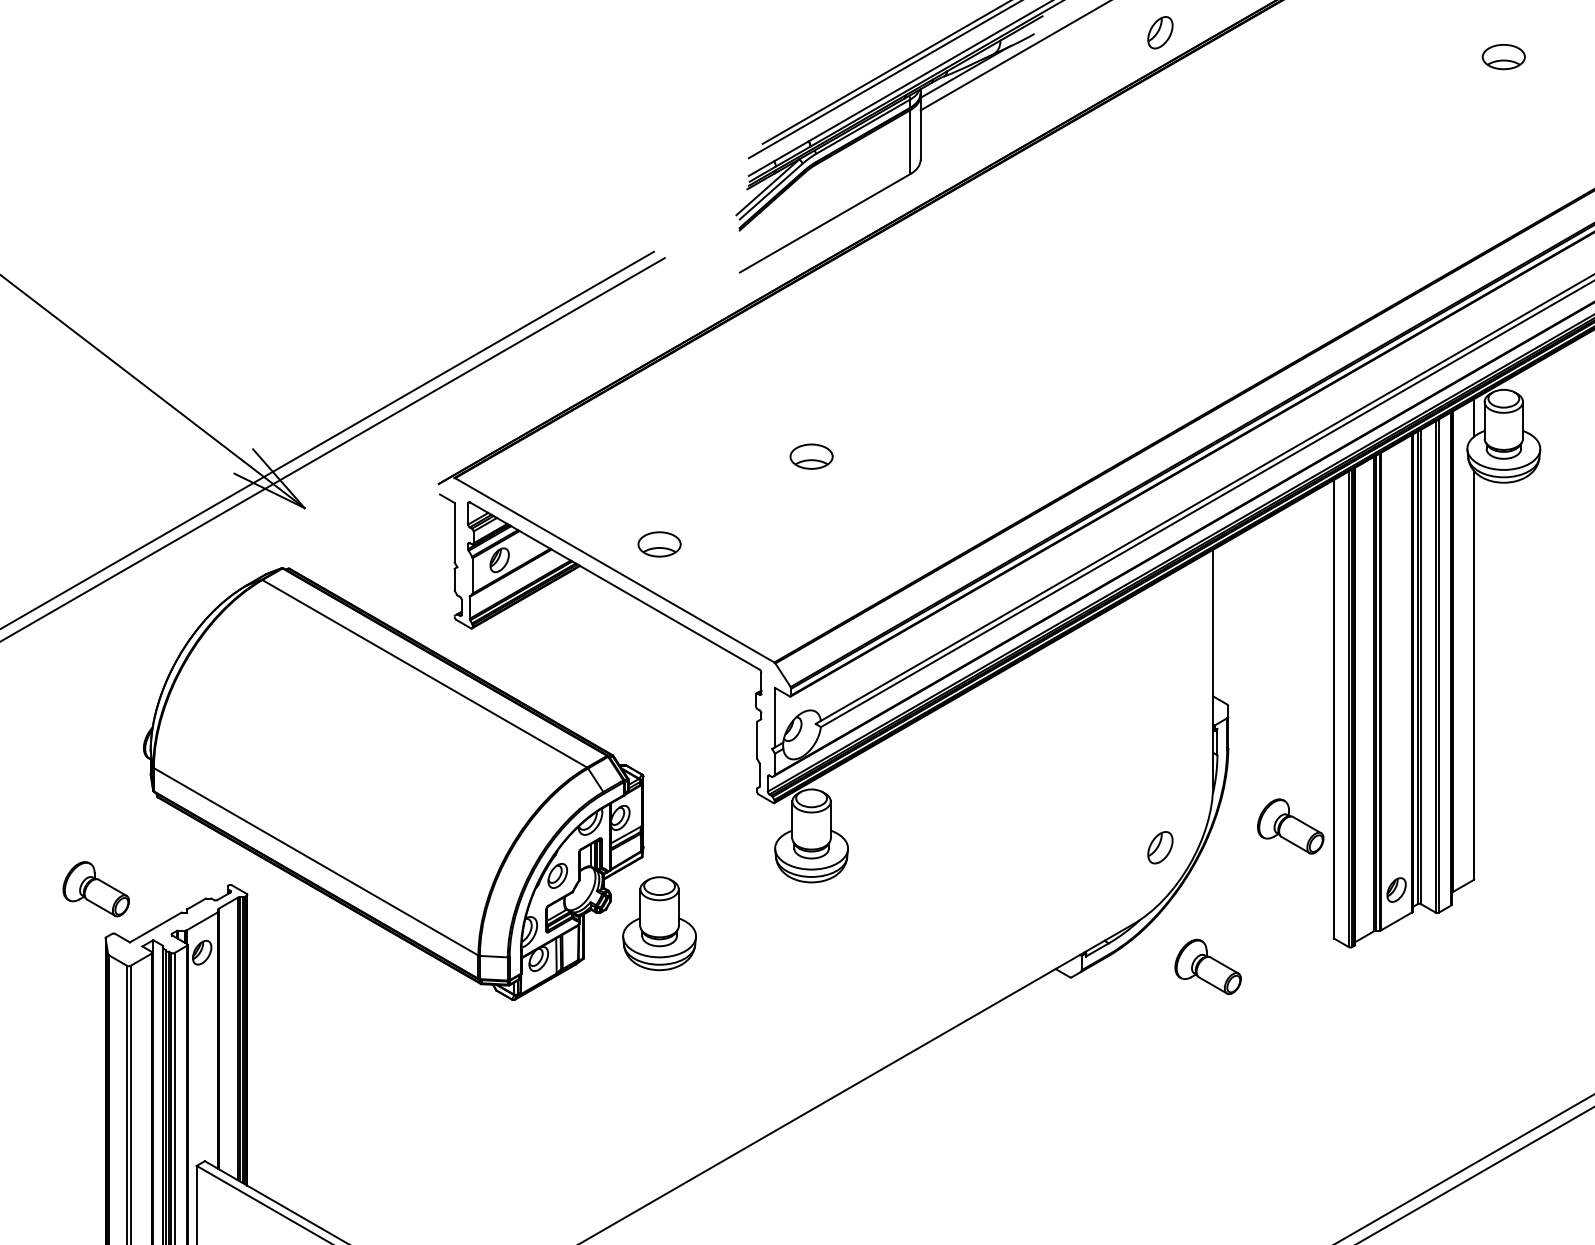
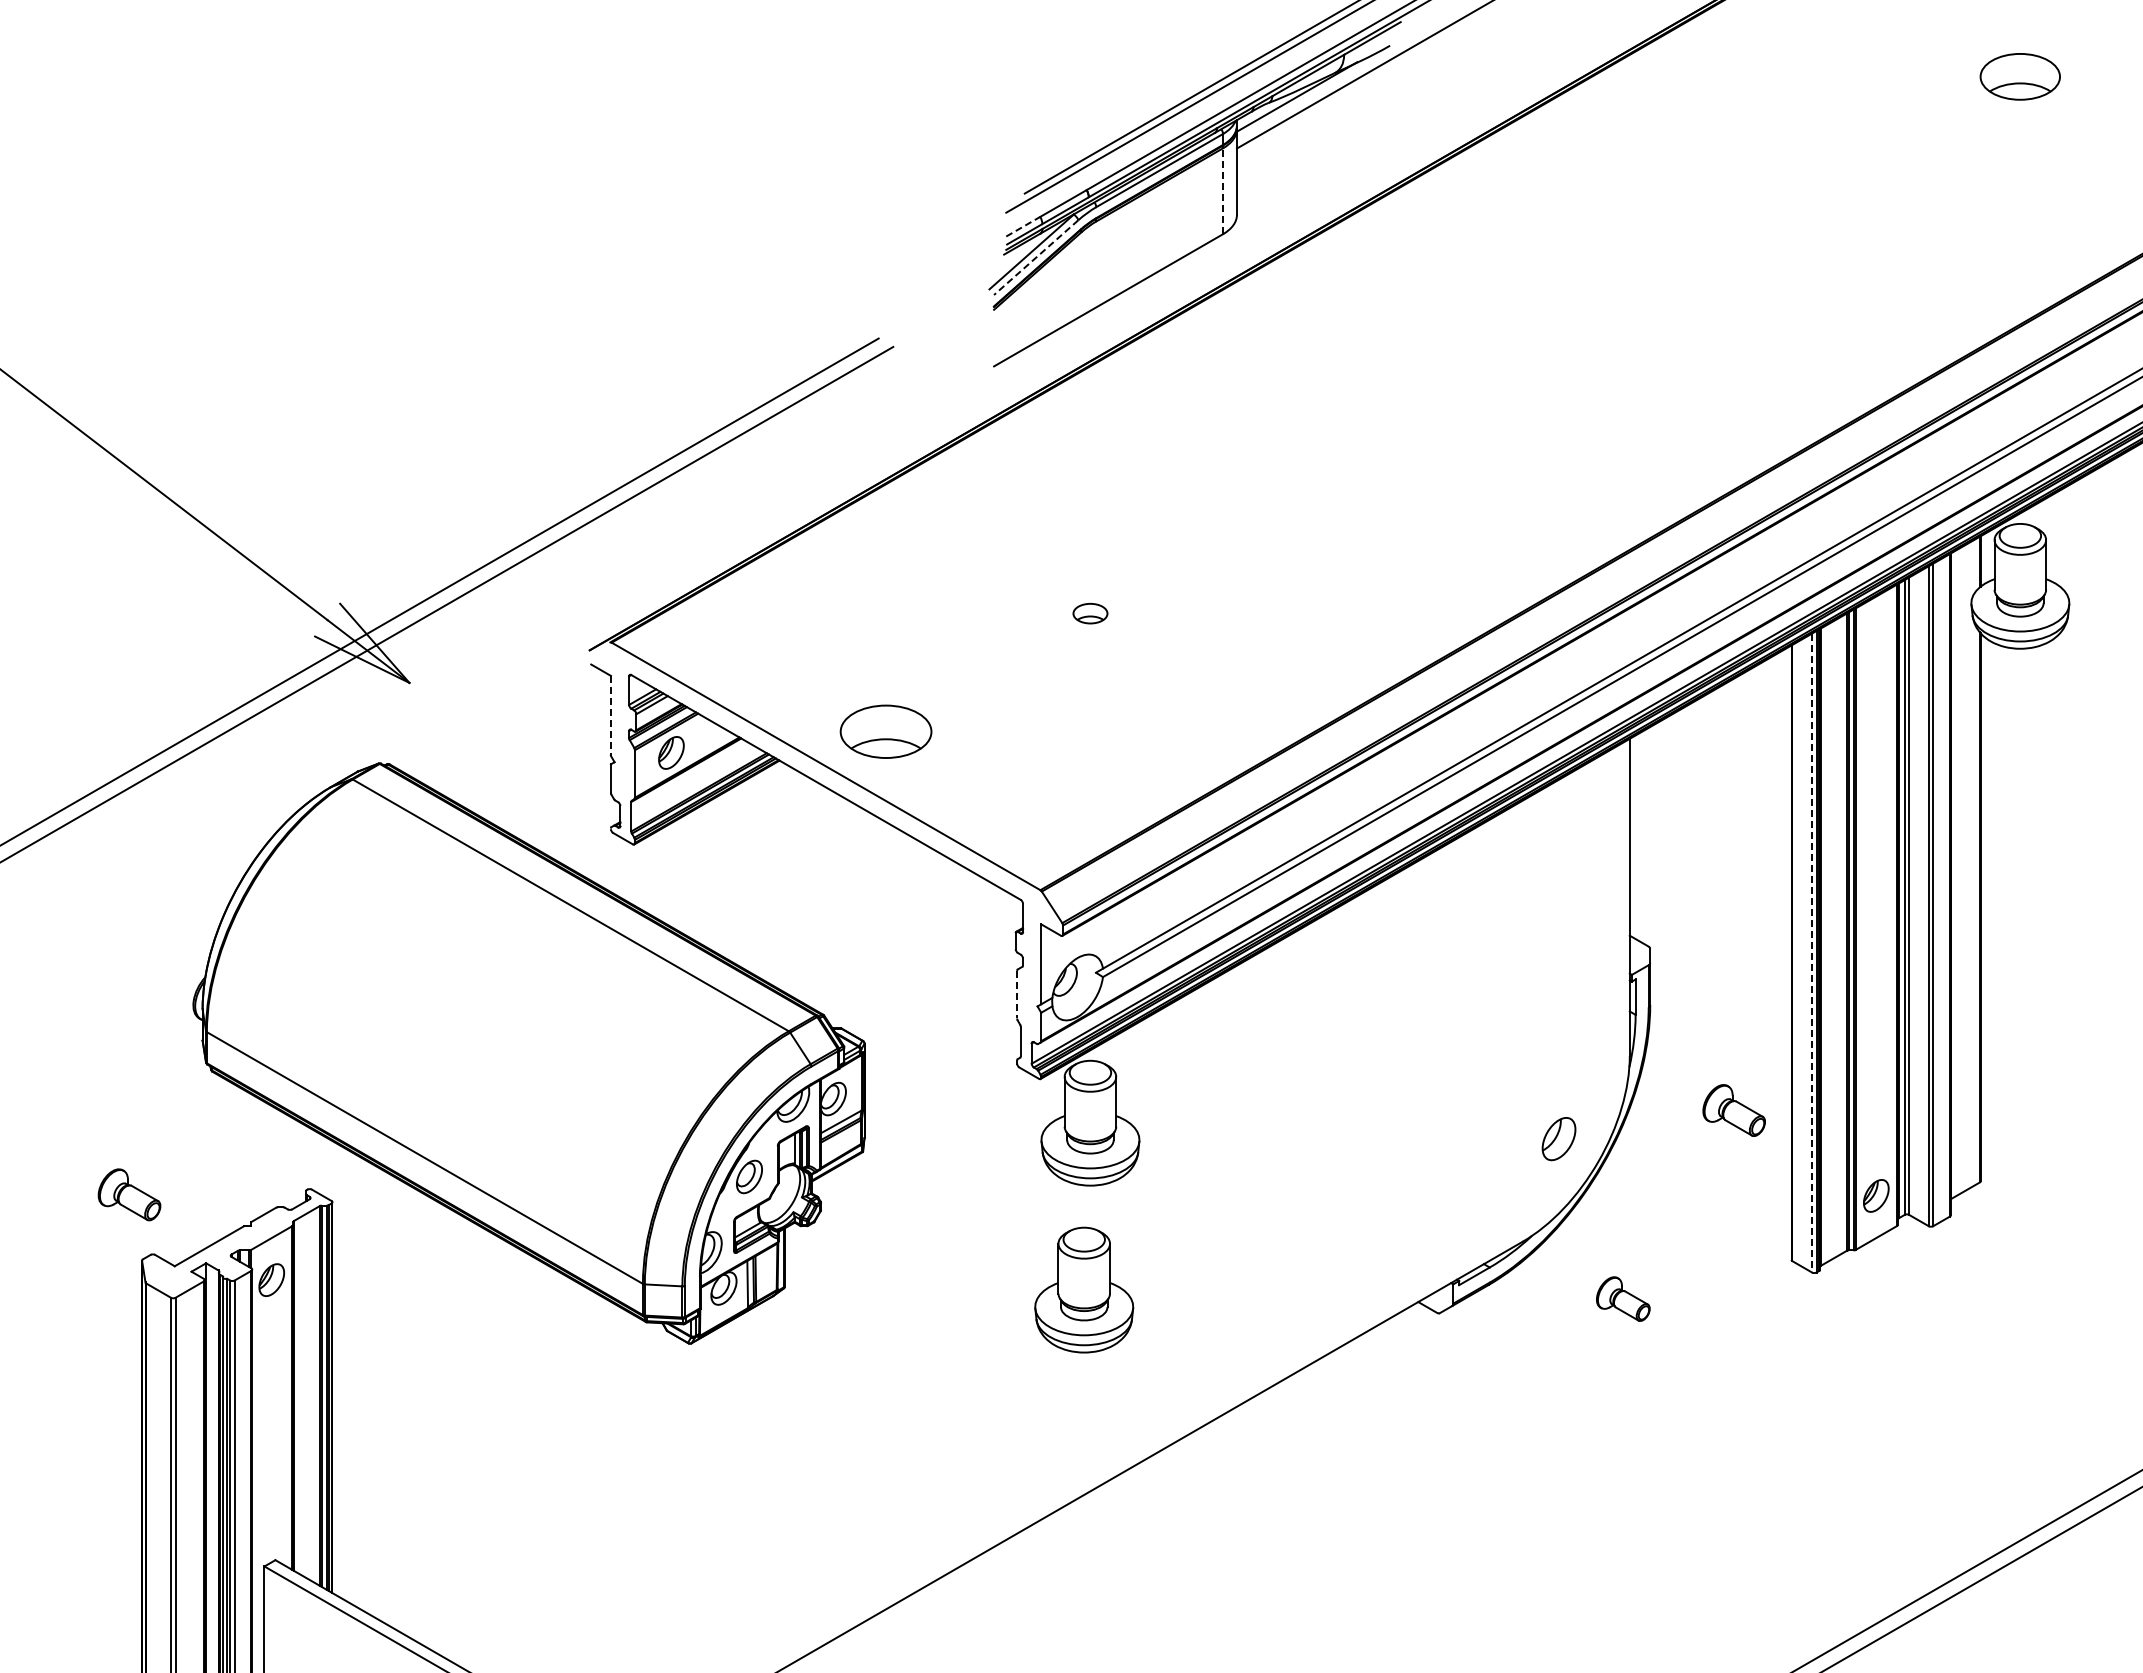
part: (1160, 32) -> (1558, 44), removed
part: (1503, 56) -> (2020, 76), size x1.4
line: (910, 142) -> (1223, 191), solid -> dashed
line: (761, 168) -> (1023, 226), solid -> dashed
line: (770, 191) -> (1035, 257), solid -> dashed
part: (811, 456) -> (1090, 613), size x0.6
line: (454, 533) -> (610, 716), solid -> dashed
part: (659, 544) -> (886, 731), size x1.6
line: (1349, 709) -> (1812, 953), solid -> dashed
line: (757, 740) -> (1017, 994), solid -> dashed
part: (1291, 826) -> (1734, 1110), size x0.7
part: (96, 888) -> (129, 1194), size x0.7
part: (659, 923) -> (1084, 1289), moved
part: (1208, 966) -> (1623, 1298), size x0.6

